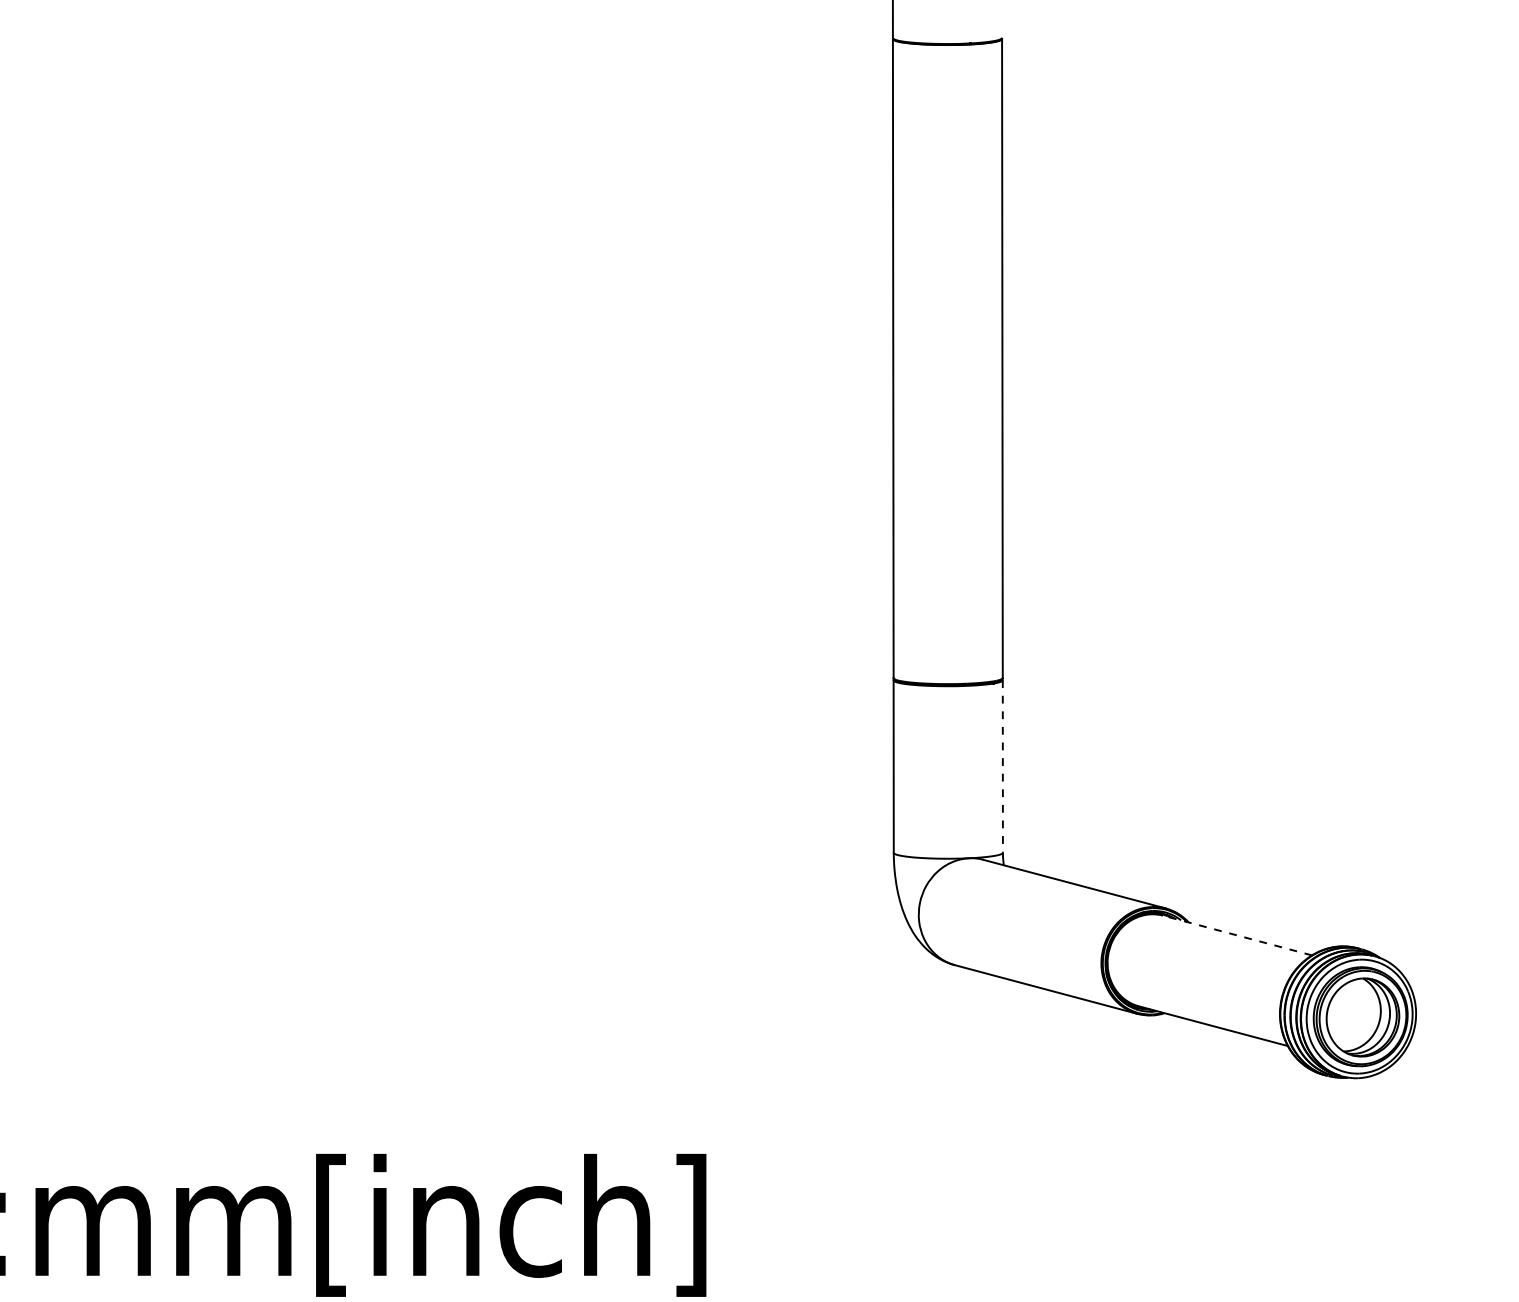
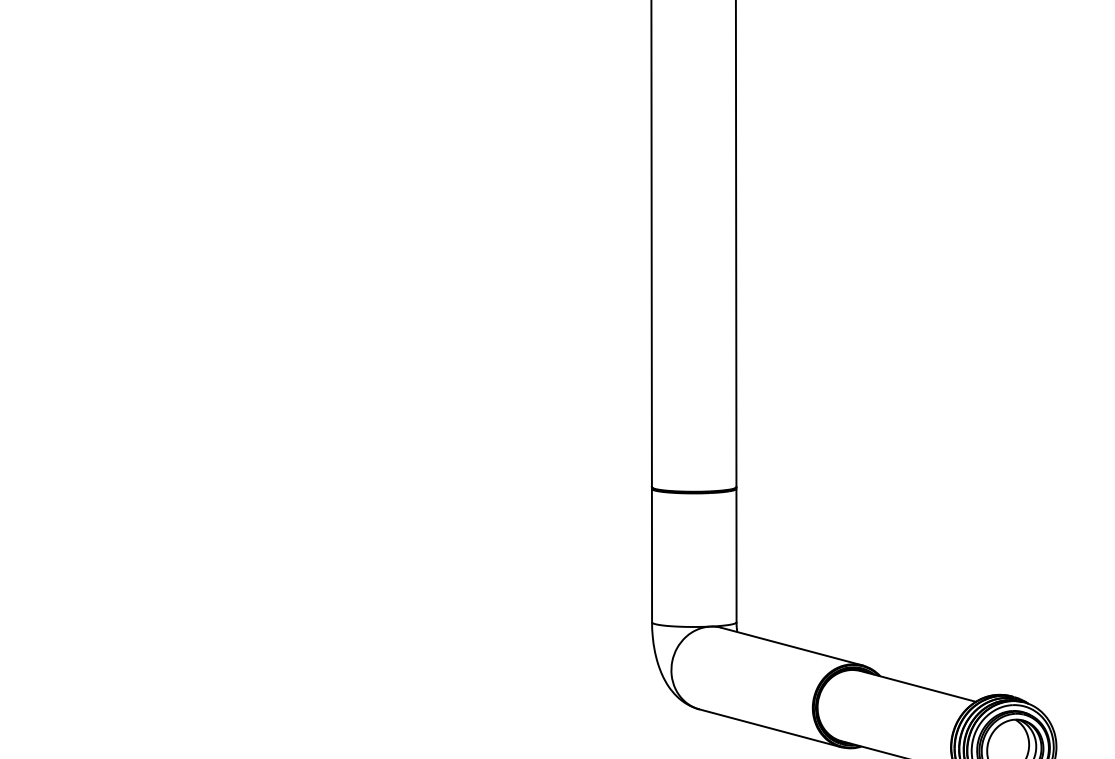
line: (1002, 766) -> (736, 555), dashed -> solid
line: (1237, 935) -> (918, 686), dashed -> solid

